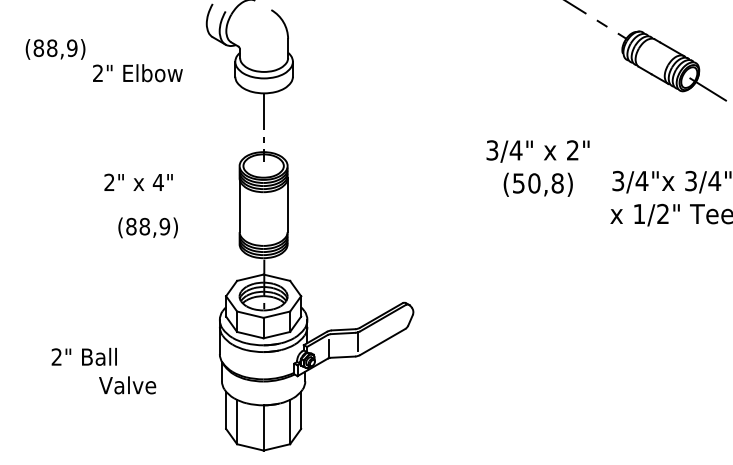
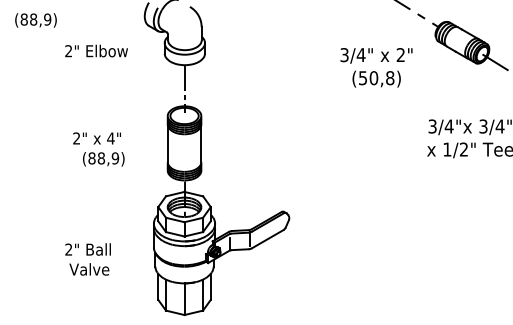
text: (54, 49) -> (35, 20), moved
text: (538, 168) -> (376, 67), moved
text: (137, 182) -> (96, 138), moved
text: (83, 356) -> (87, 249), moved

